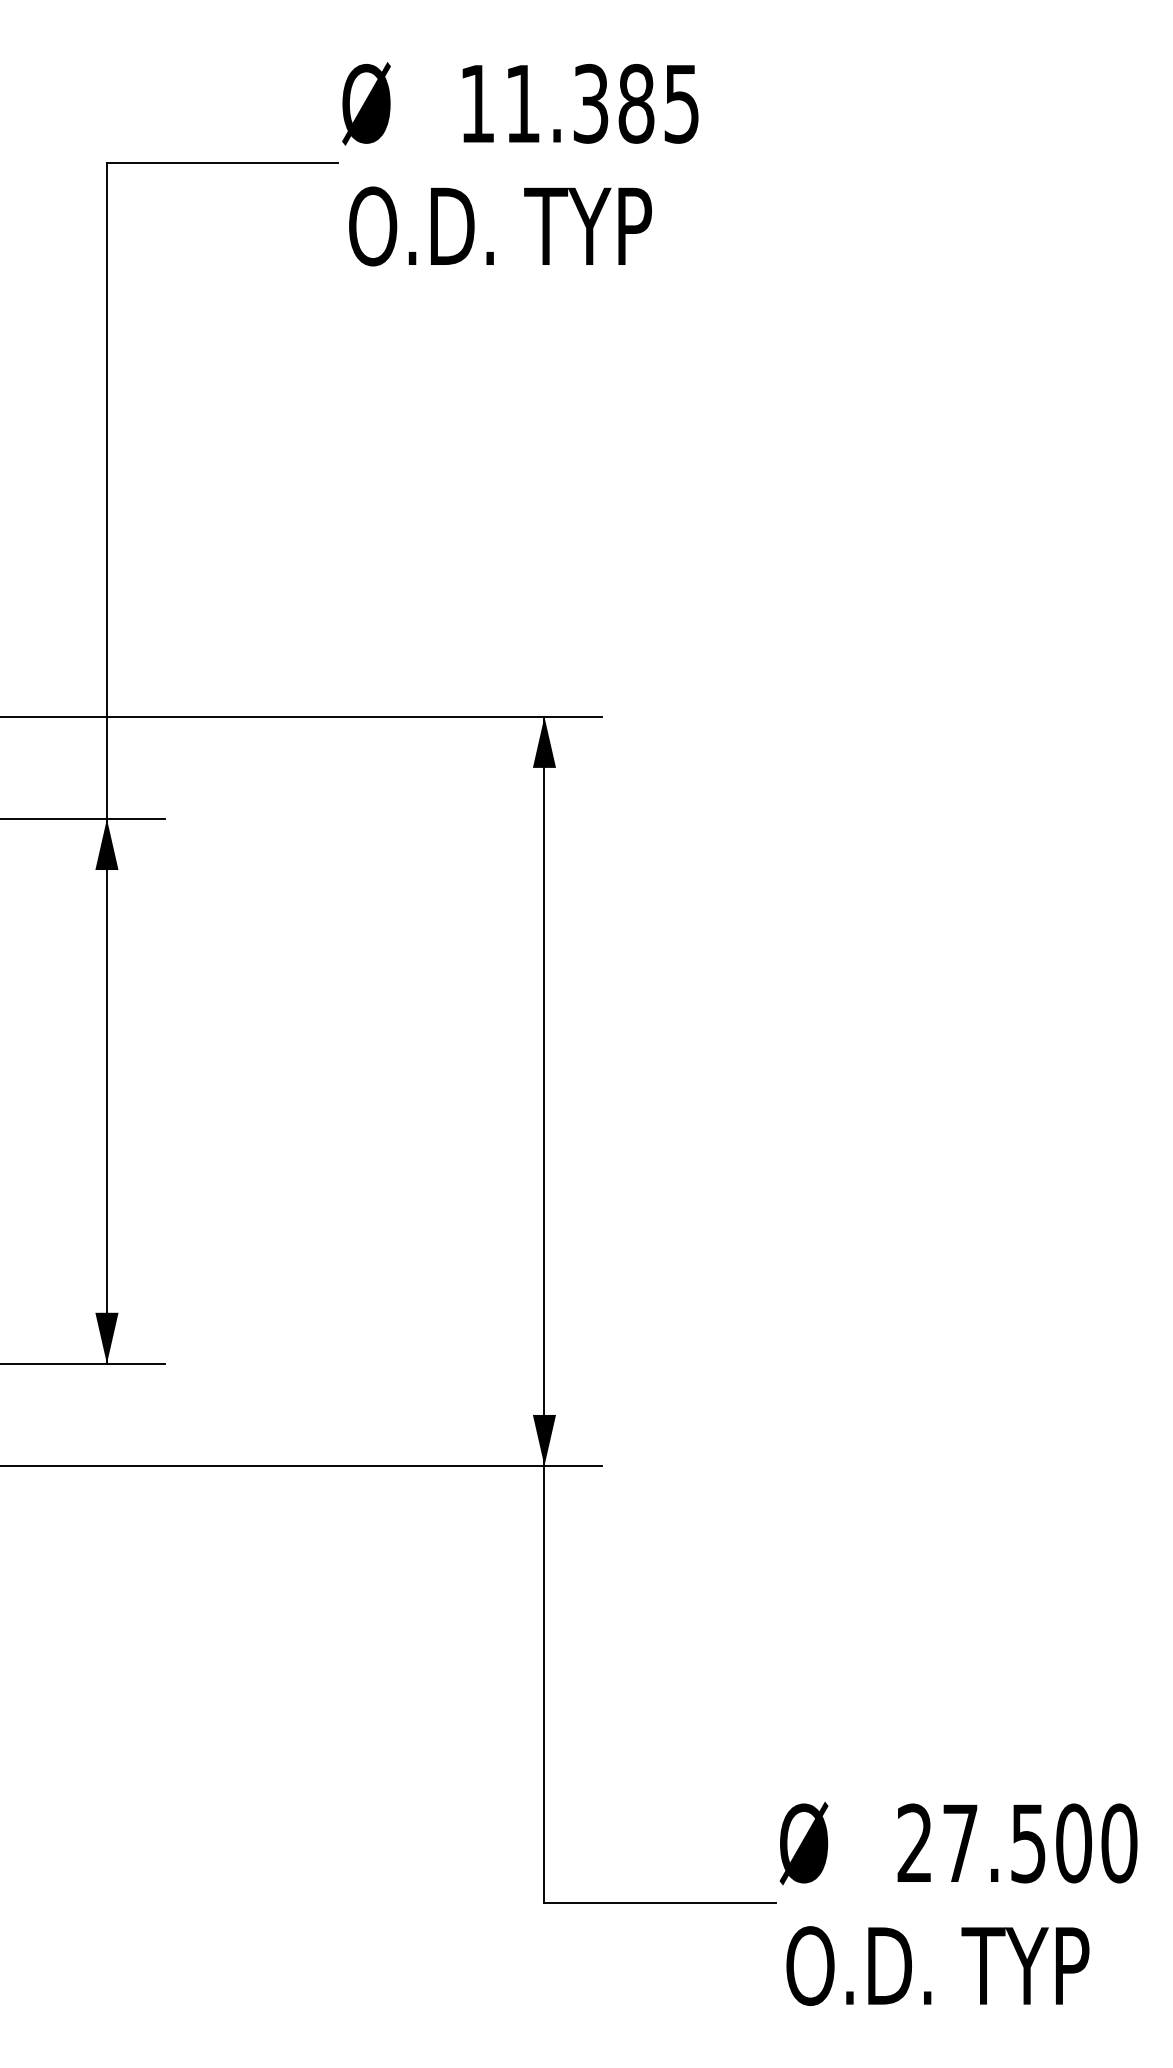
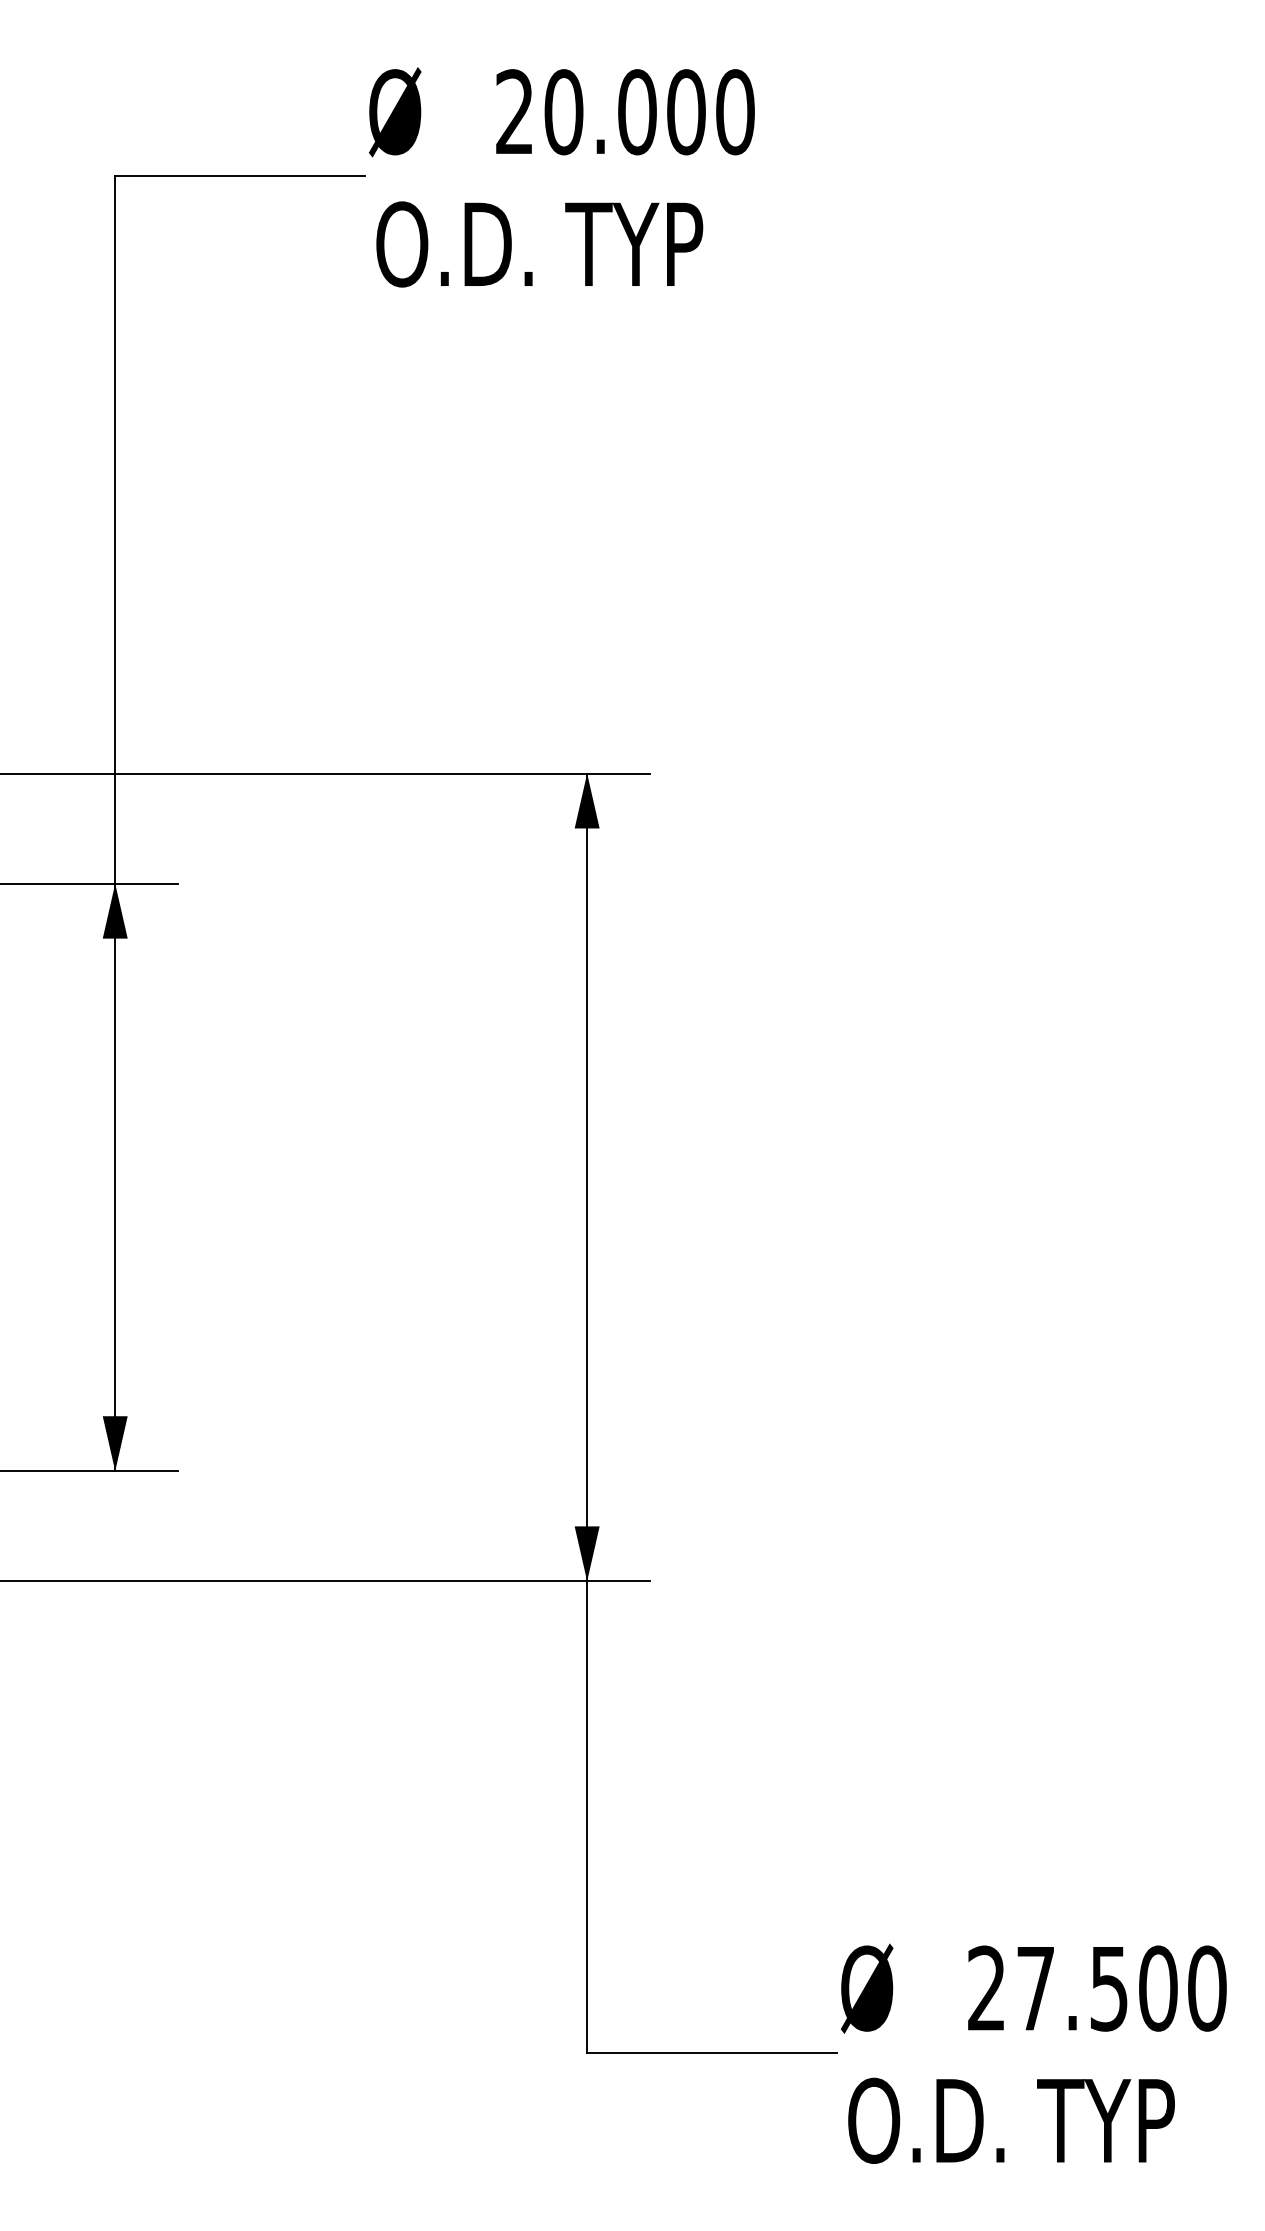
text: (580, 104) -> (625, 112), 11.385 -> 20.000

